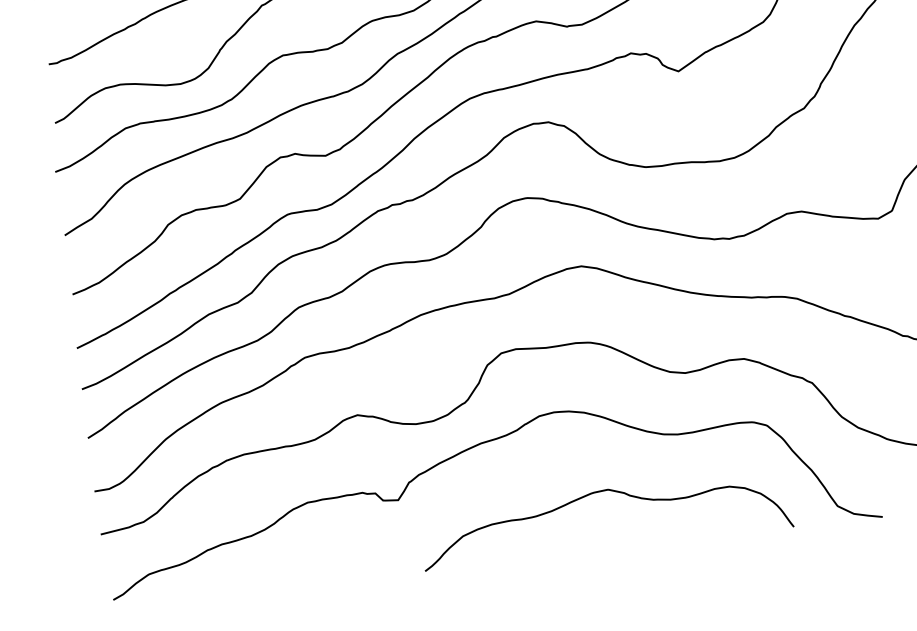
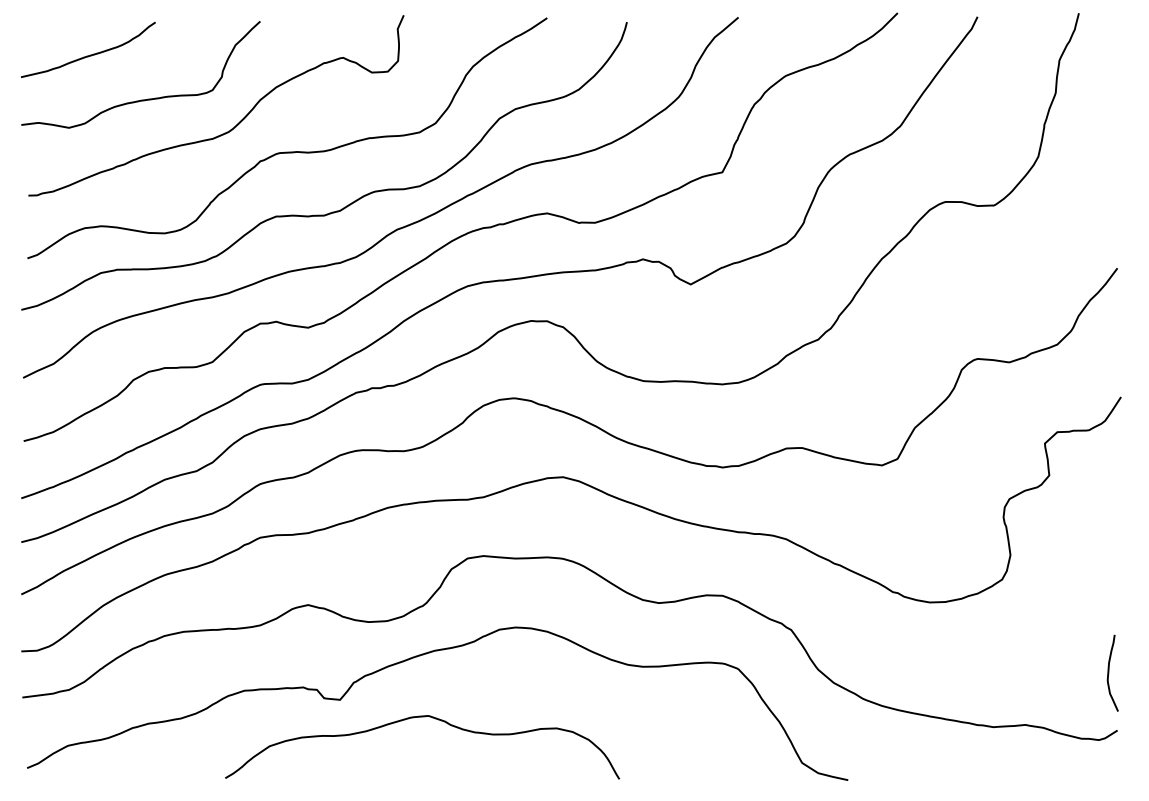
curve: (602, 491) -> (422, 717), moved

